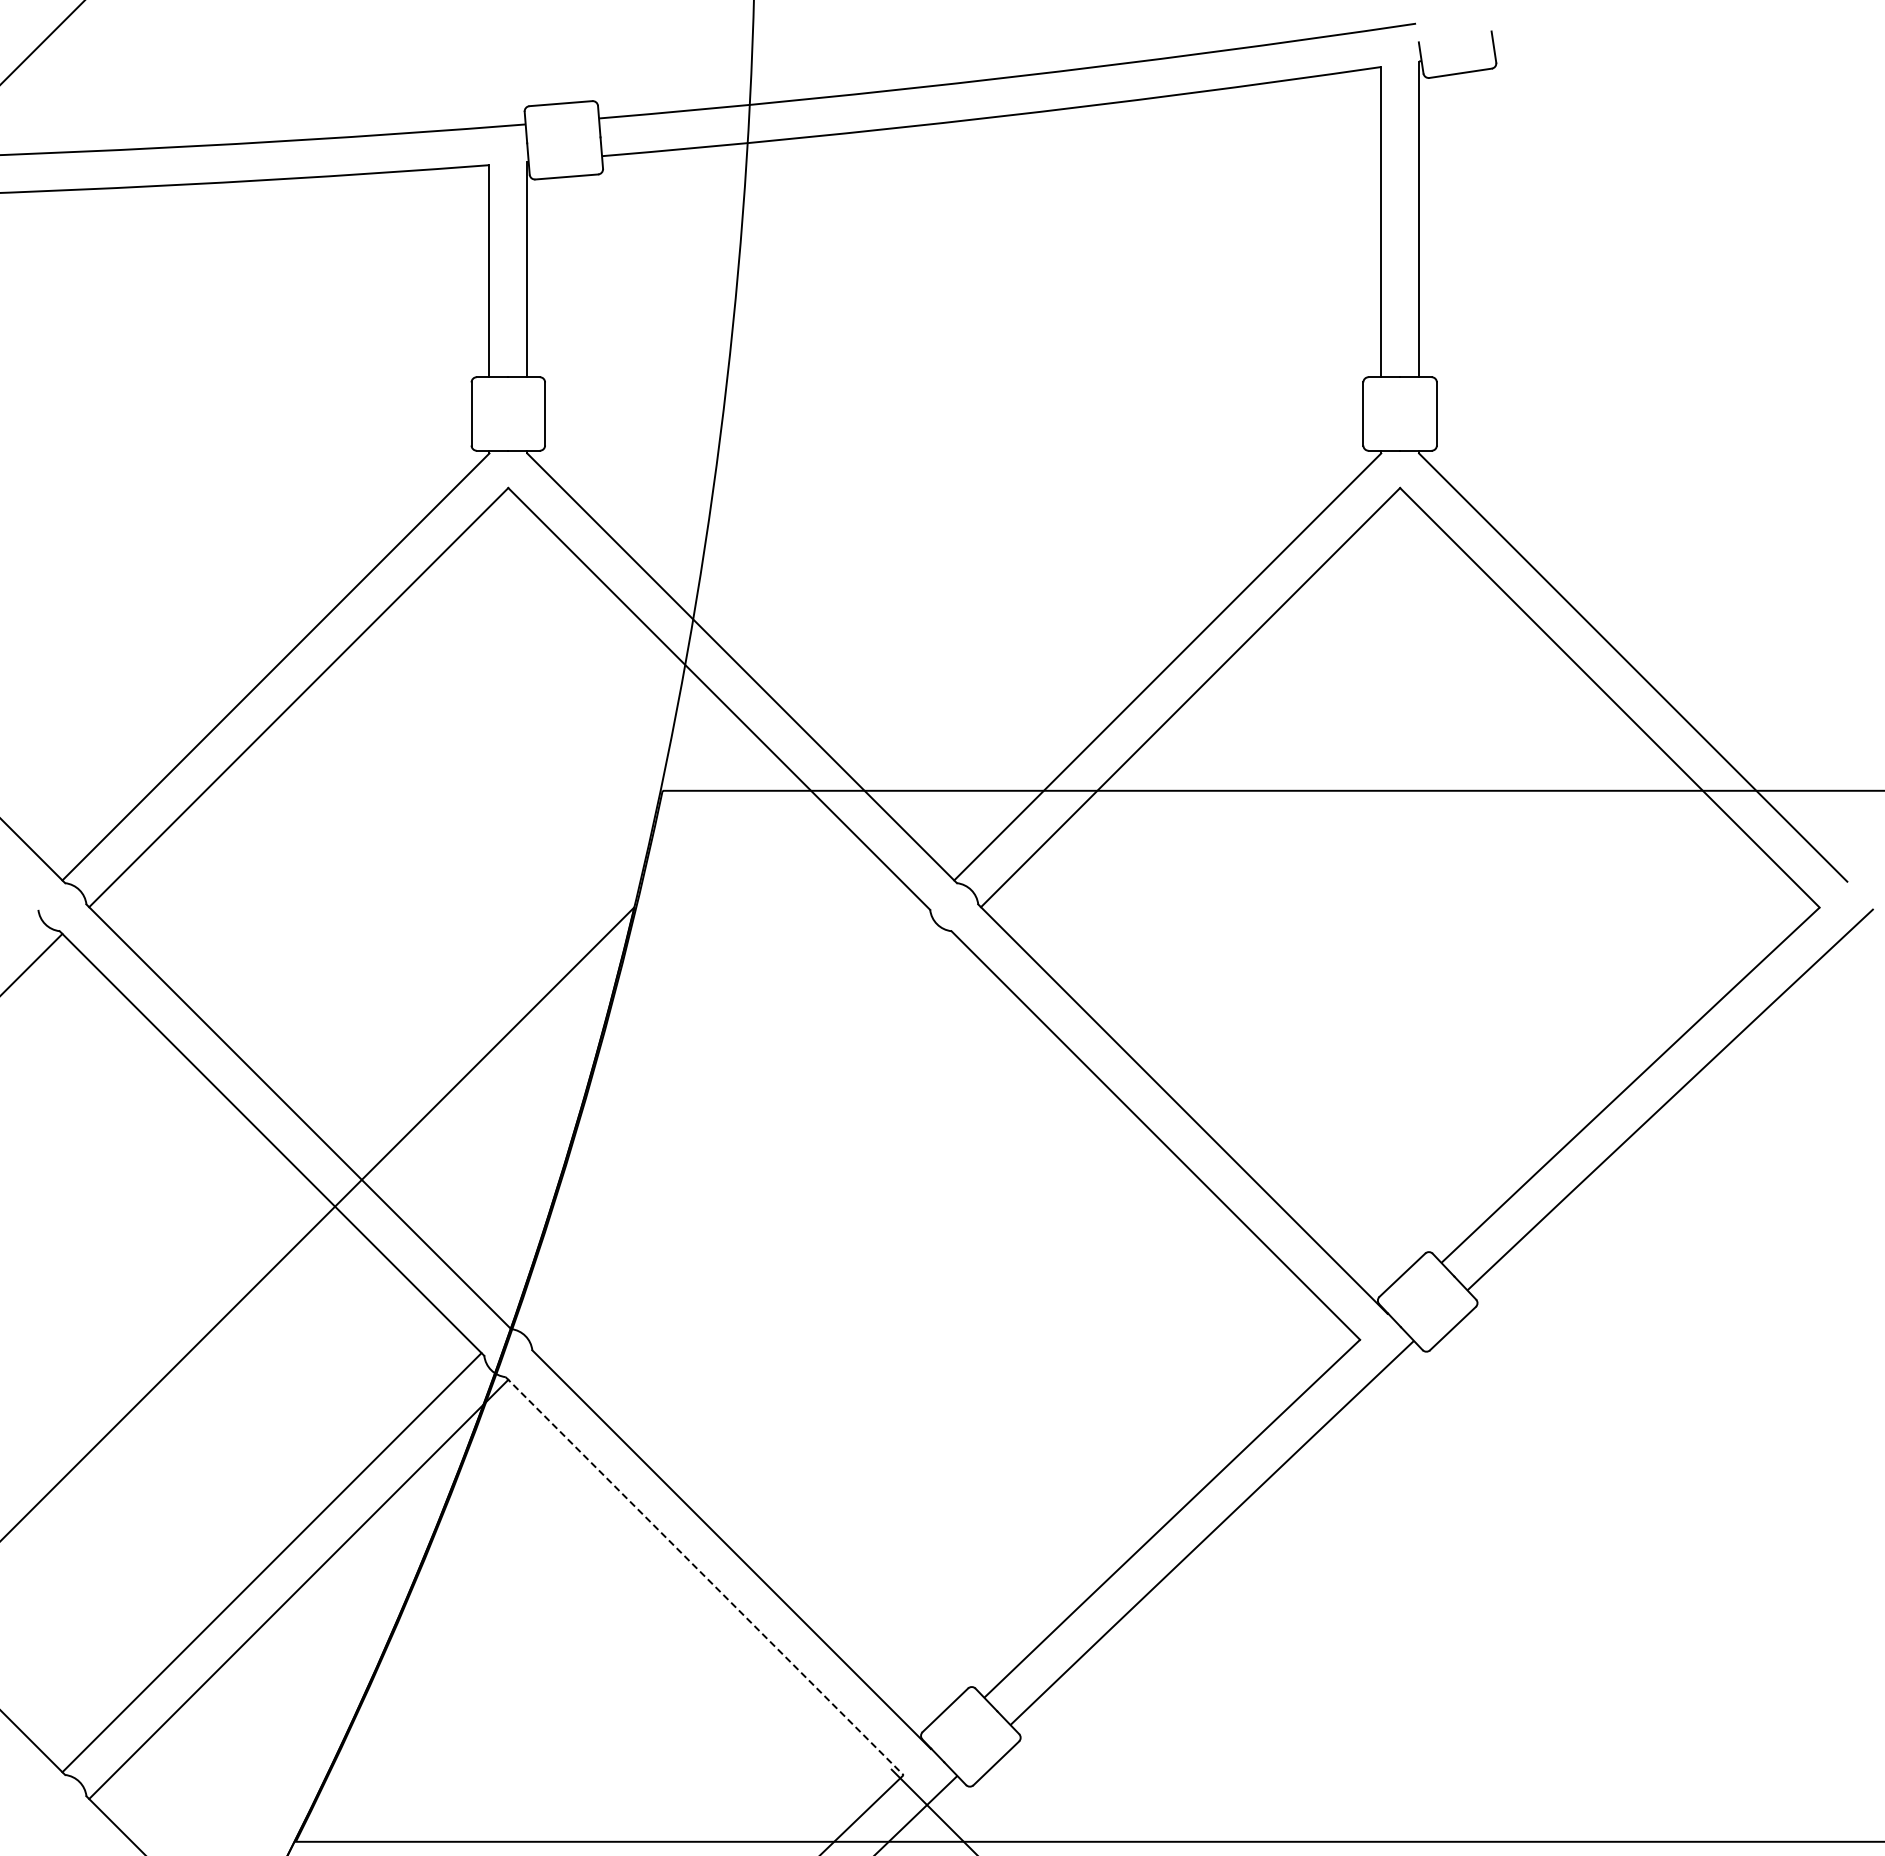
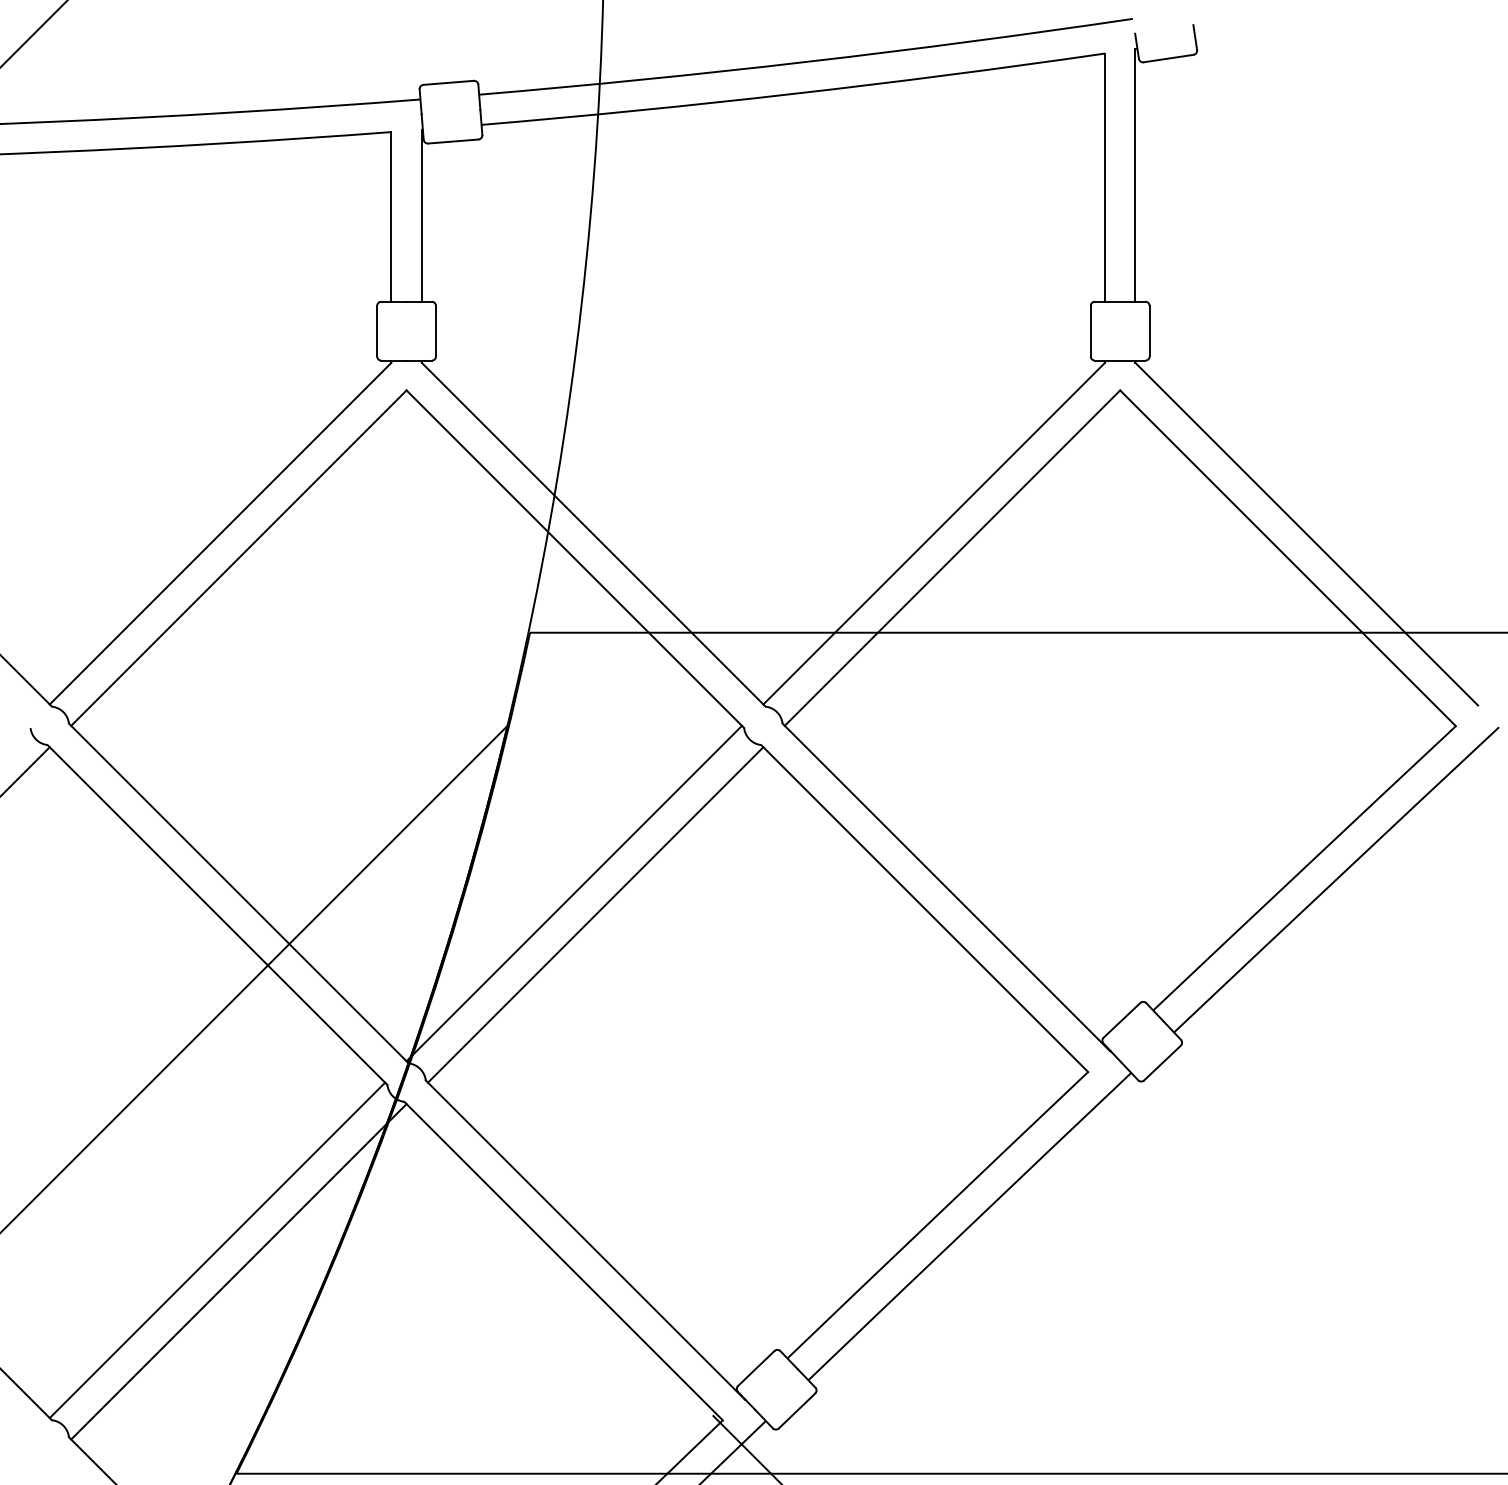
line: (717, 1116) -> (573, 893), added
line: (744, 1143) -> (595, 914), added
line: (704, 1576) -> (563, 1261), dashed -> solid

